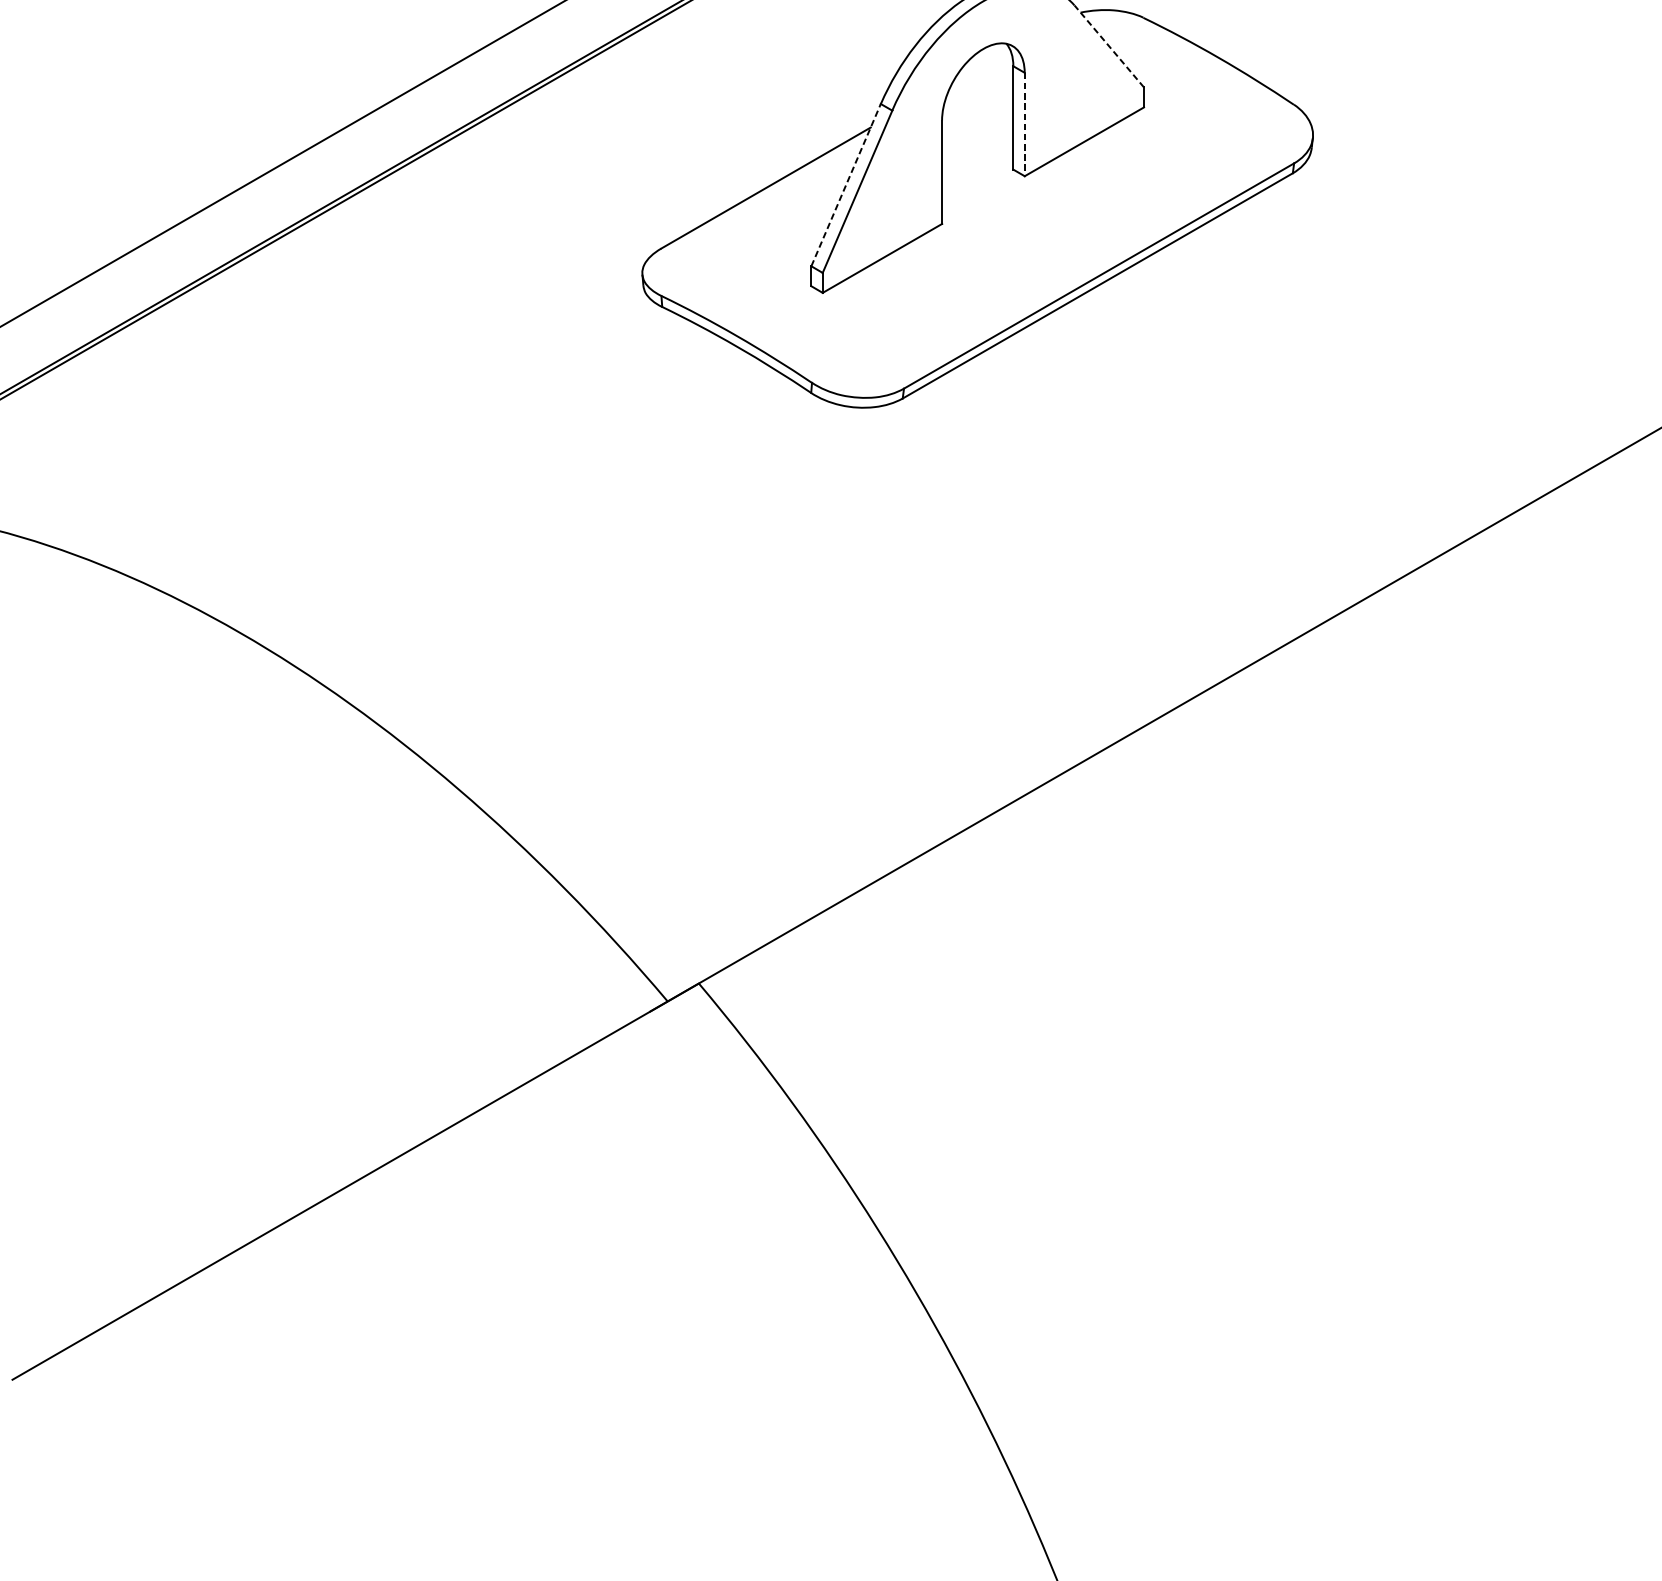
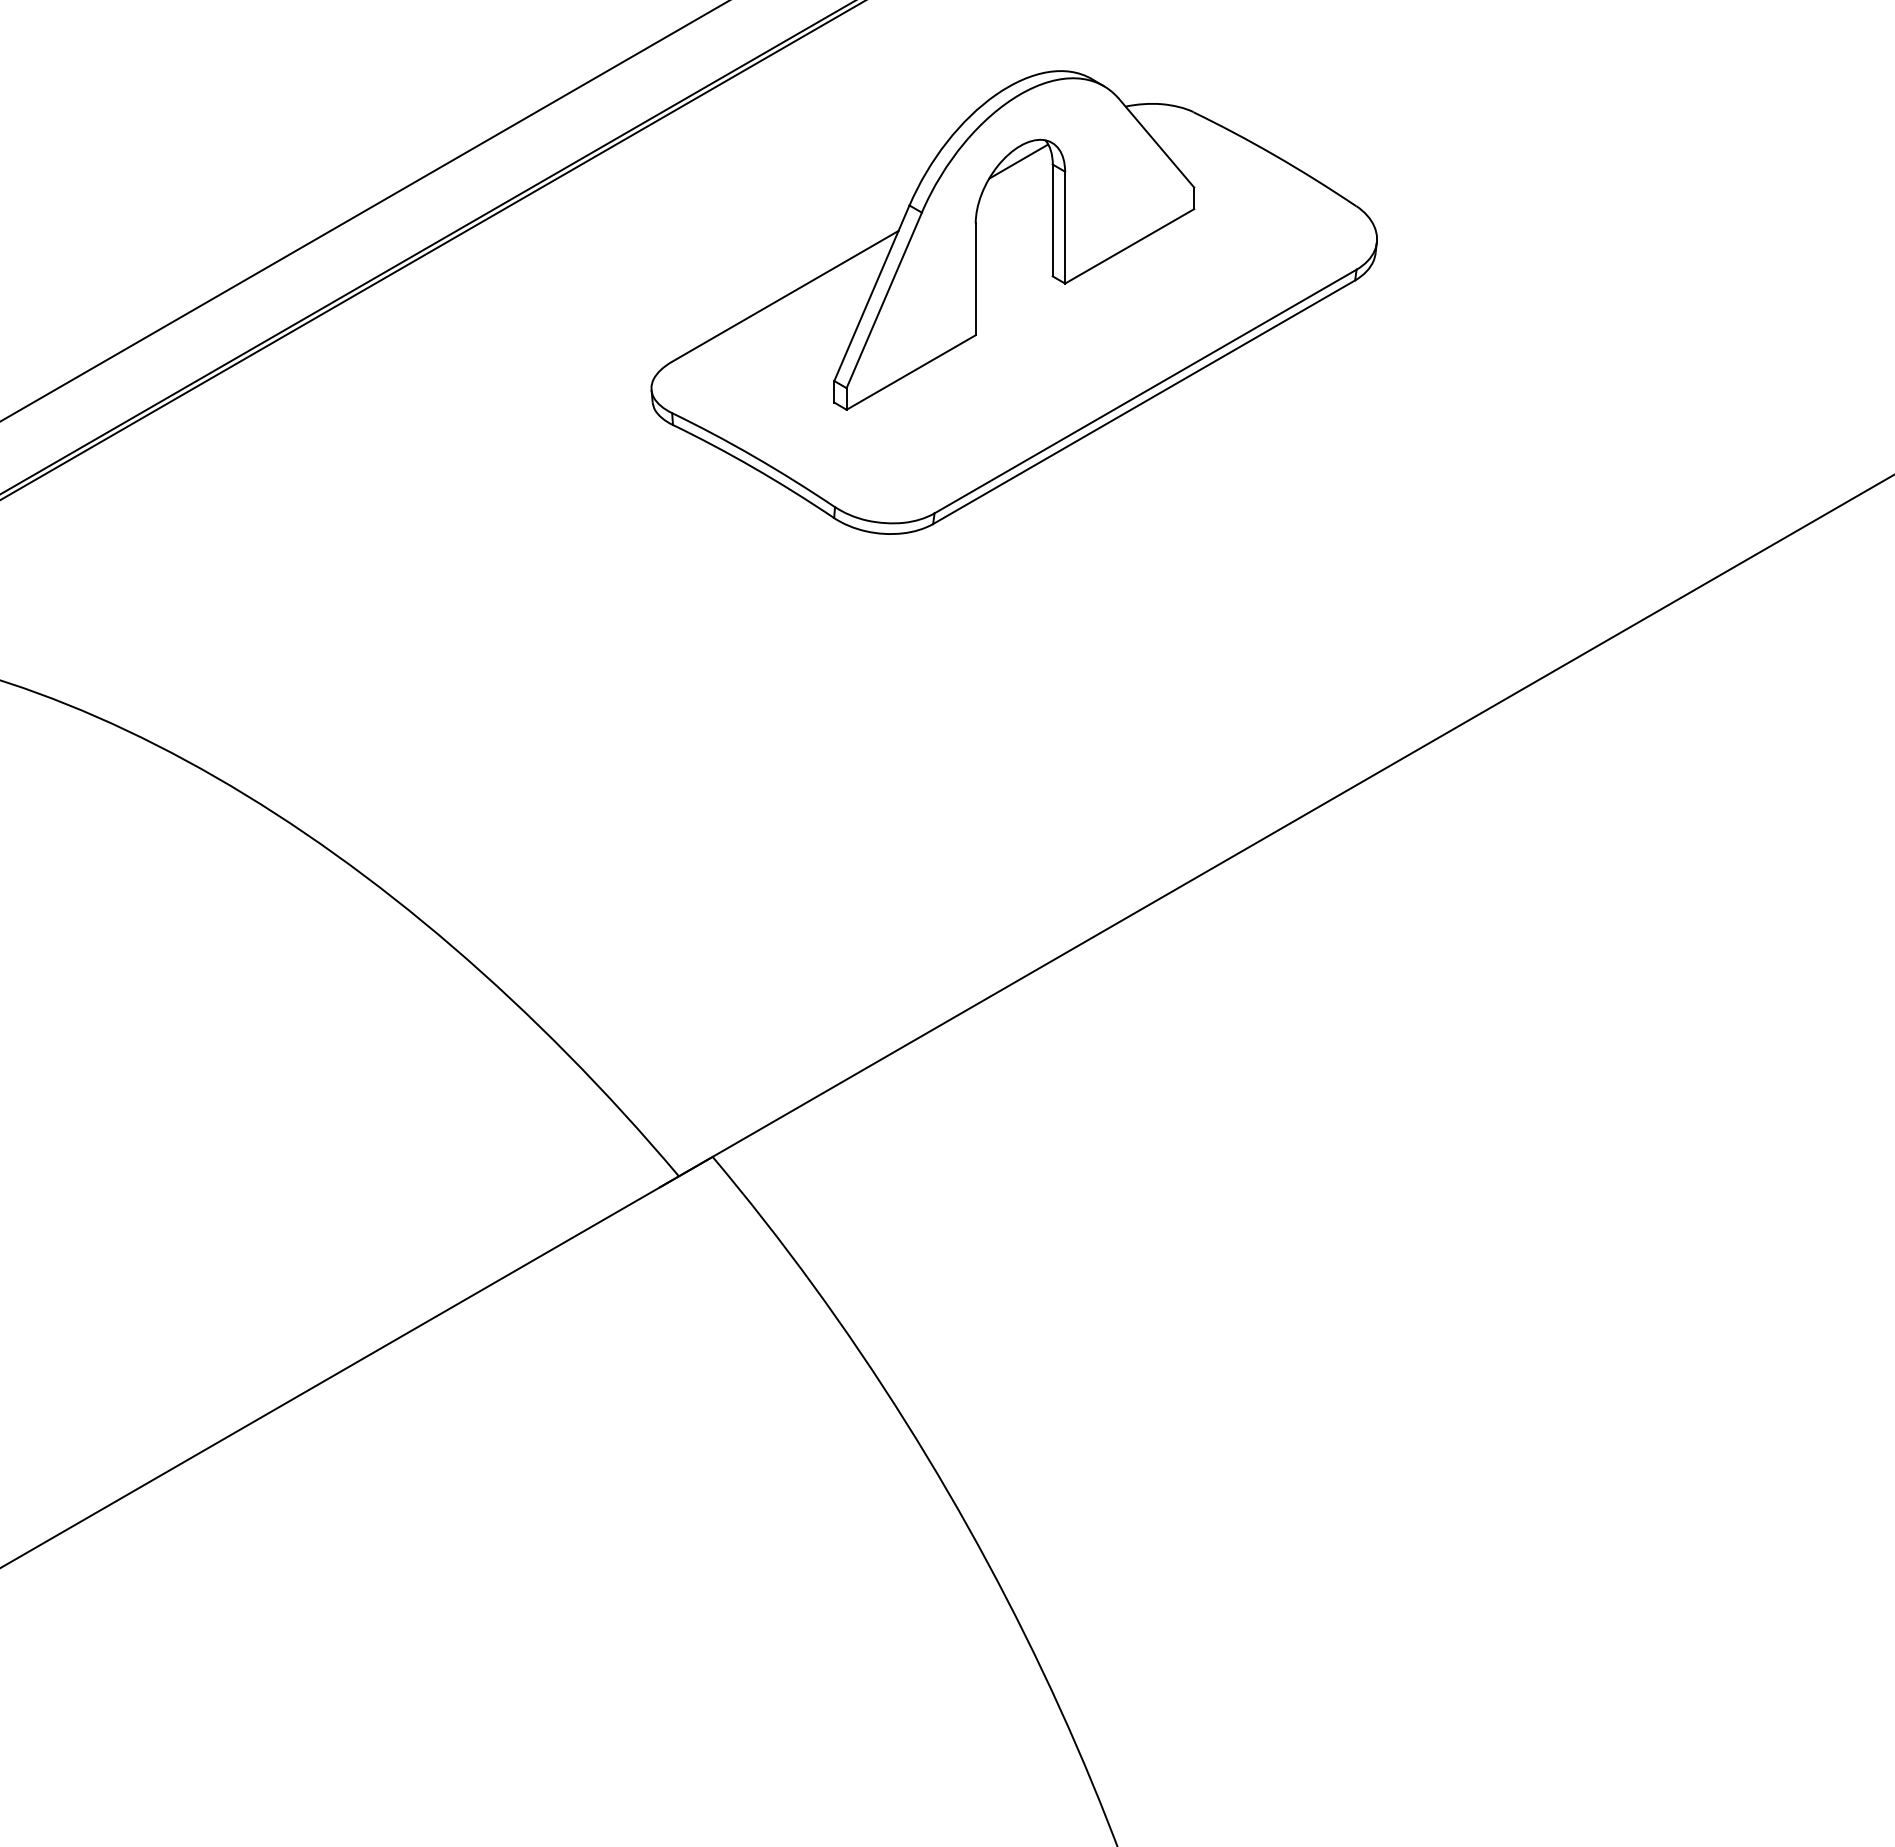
line: (1109, 45) -> (1156, 142), dashed -> solid
line: (981, 63) -> (1018, 161), added
line: (1025, 124) -> (1065, 227), dashed -> solid
line: (846, 184) -> (872, 292), dashed -> solid

